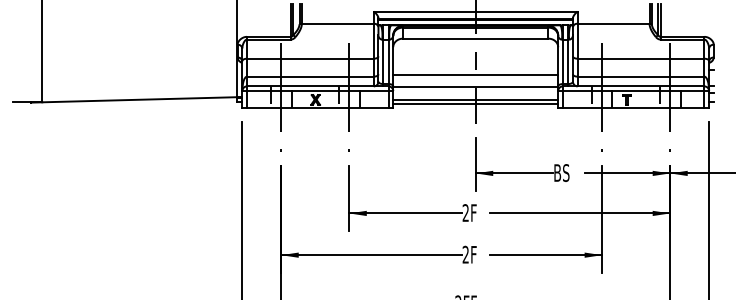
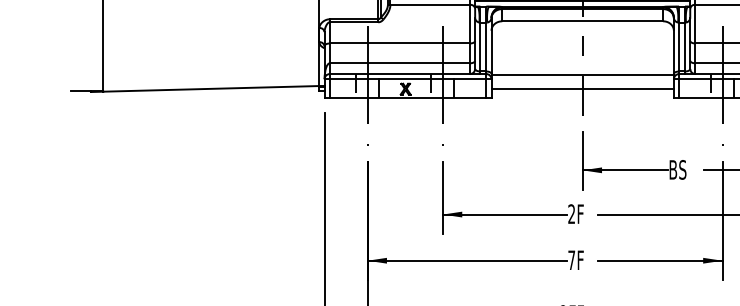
line: (475, 75) -> (582, 62), removed
line: (475, 103) -> (582, 93), removed
text: (465, 254) -> (571, 259), 2F -> 7F

